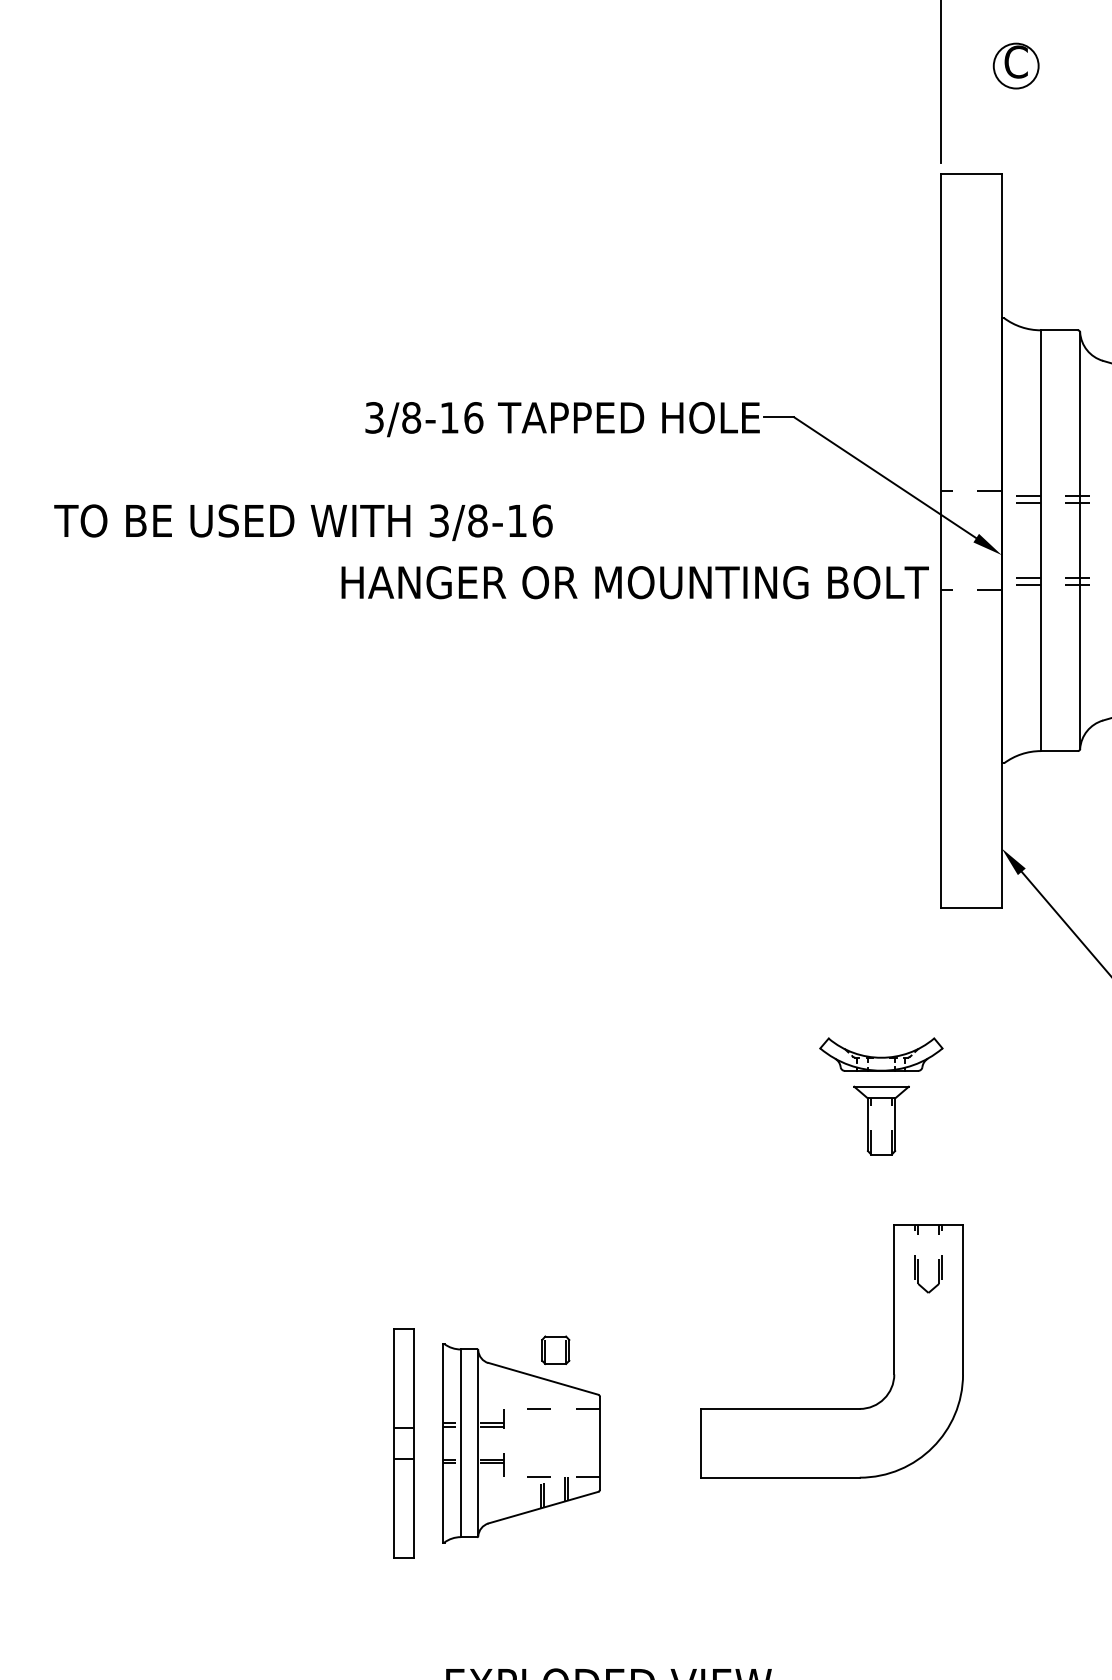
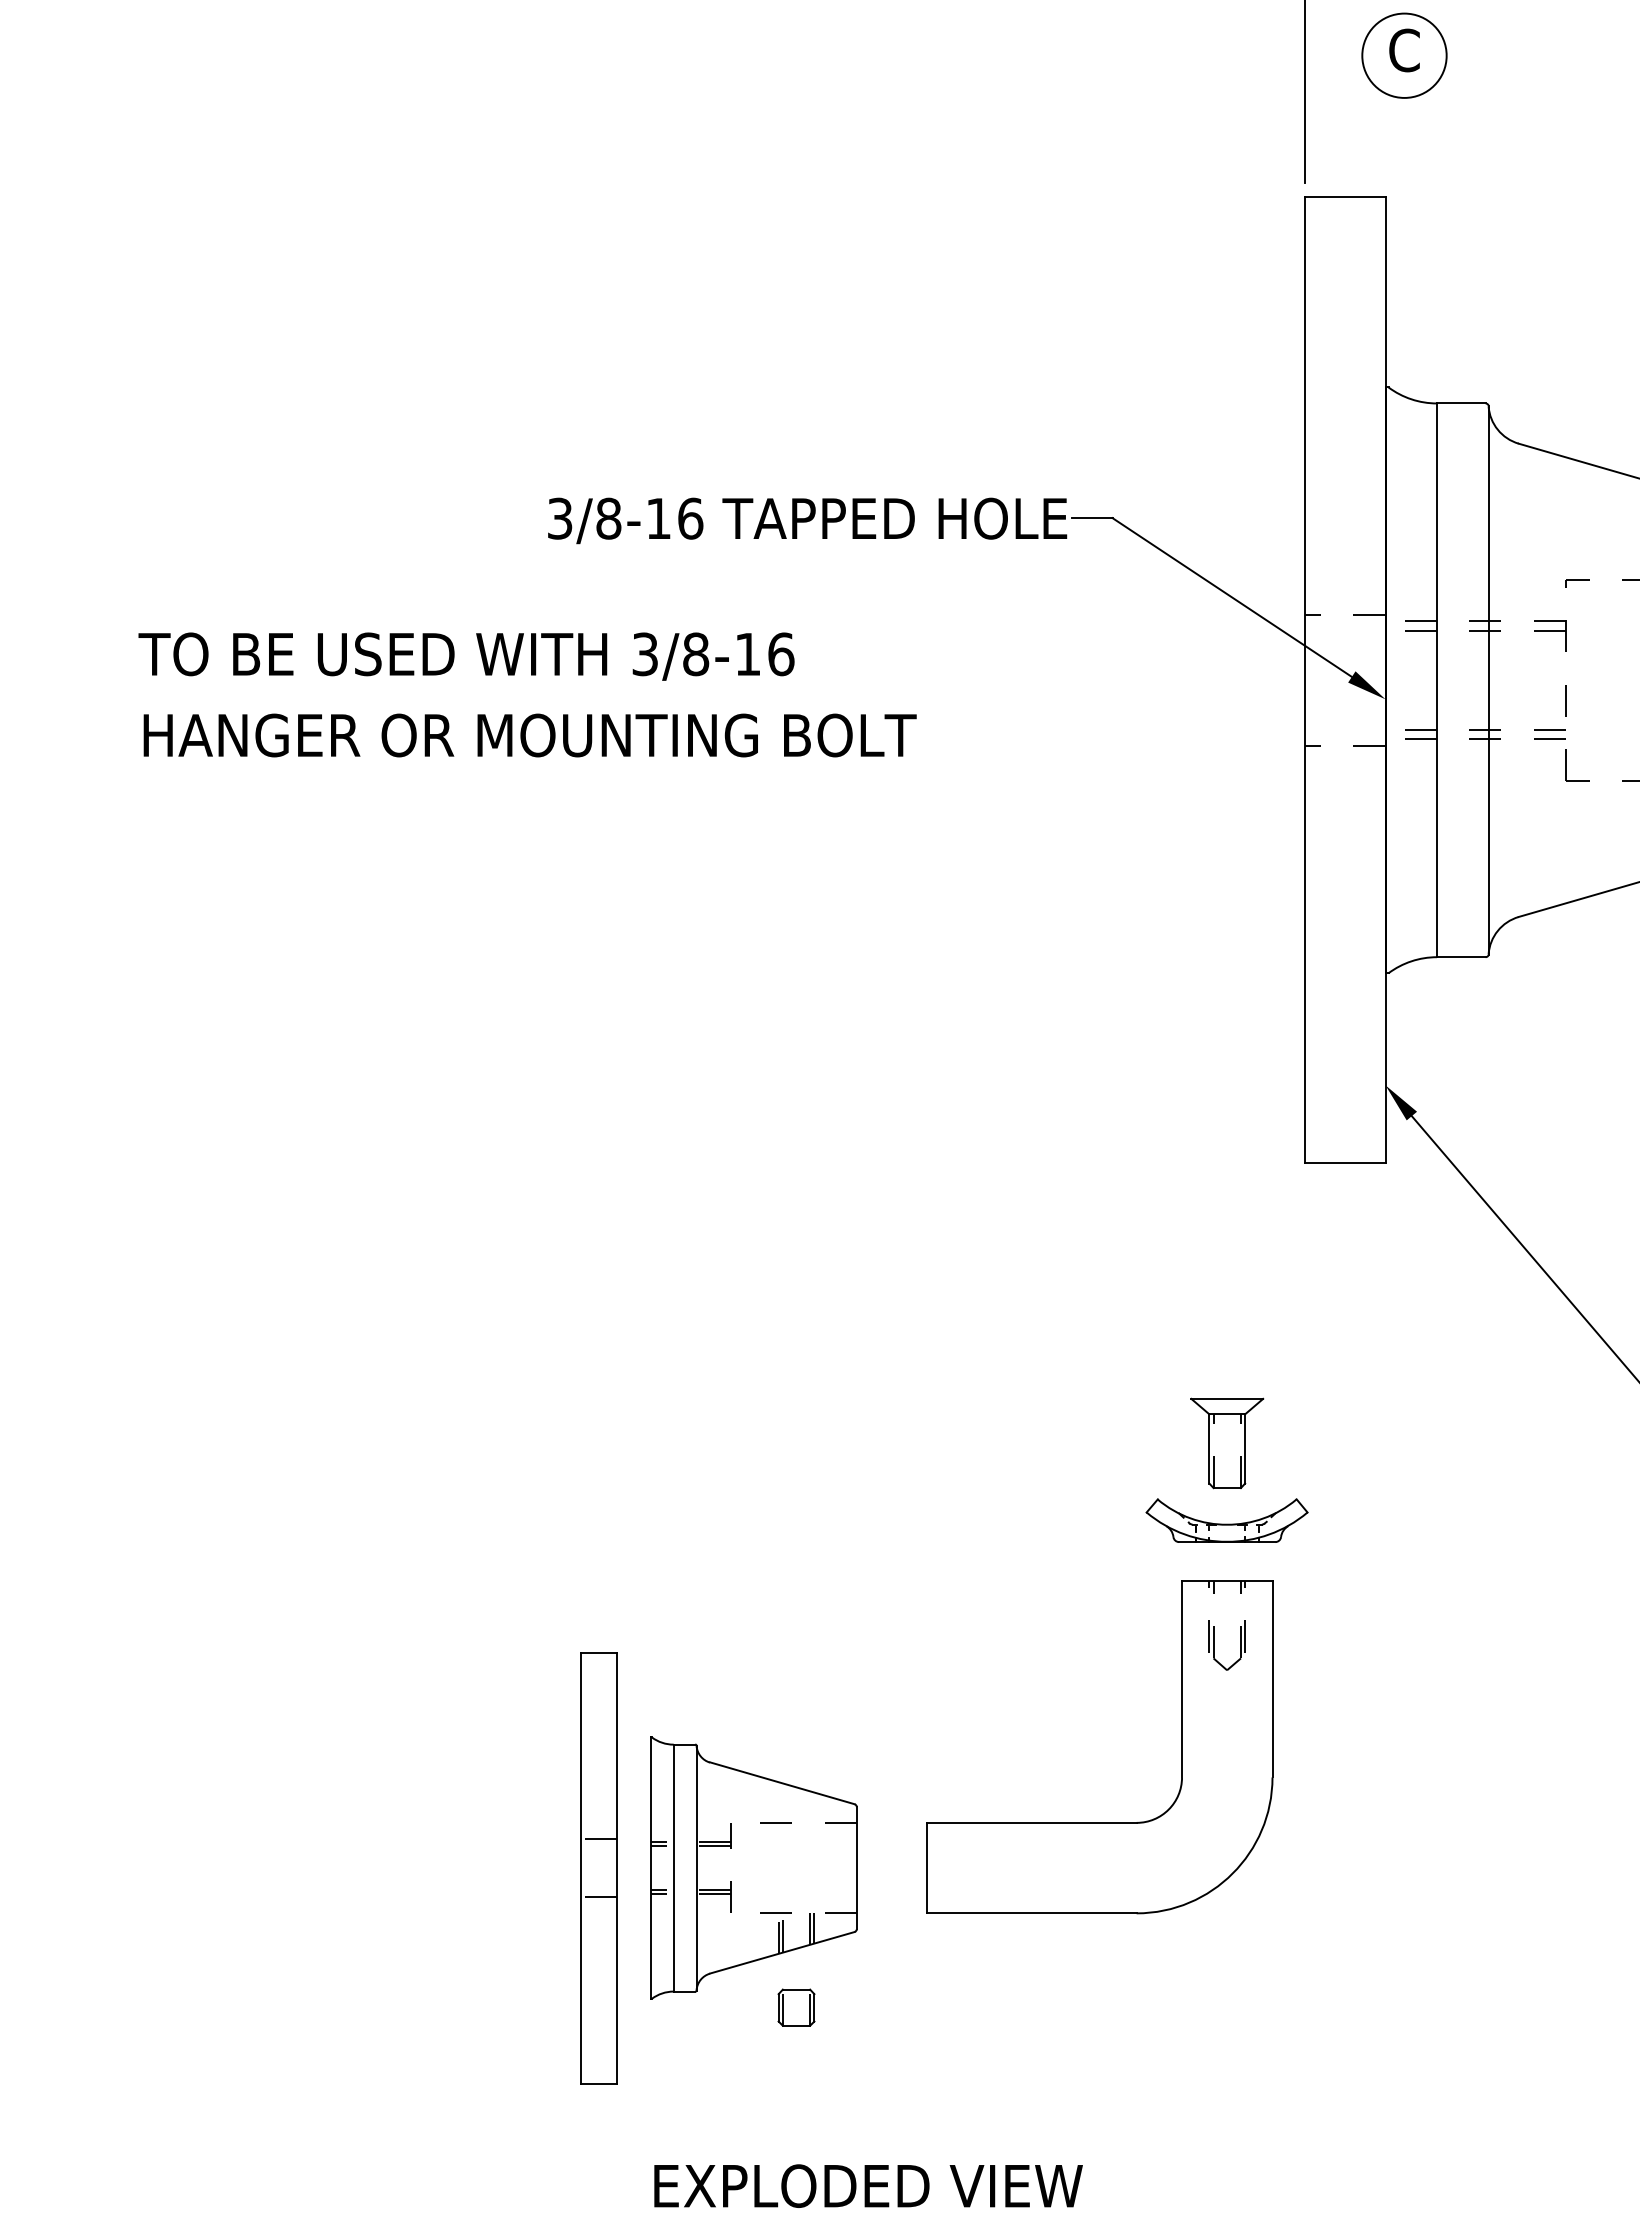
circle: (1016, 65) -> (1404, 55), size x1.43
text: (634, 582) -> (529, 735), moved
part: (880, 1054) -> (1226, 1520), moved
part: (555, 1350) -> (796, 2007), moved
part: (831, 1408) -> (1099, 1822), moved
part: (403, 1443) -> (598, 1868), size x1.43

